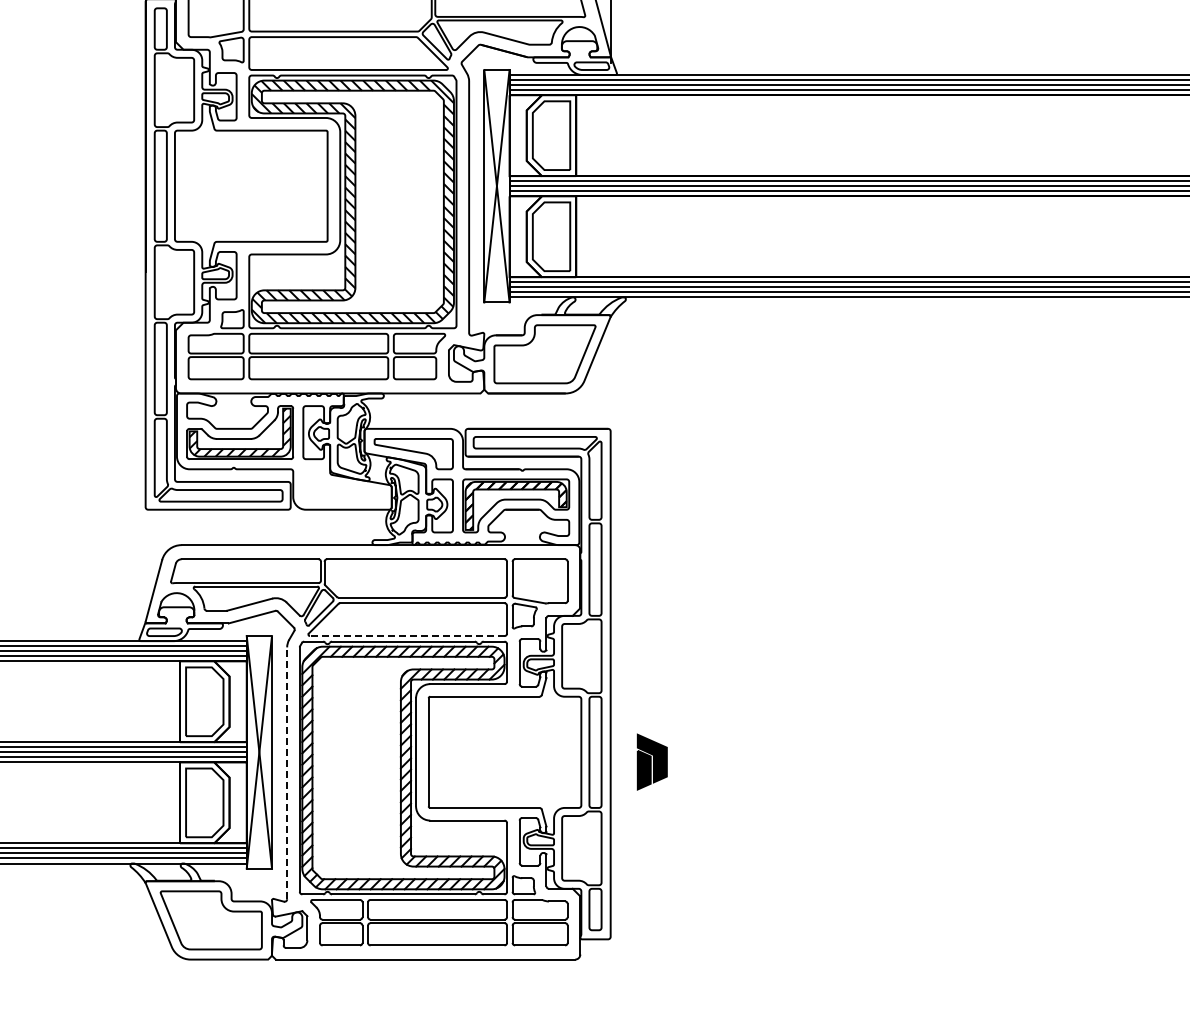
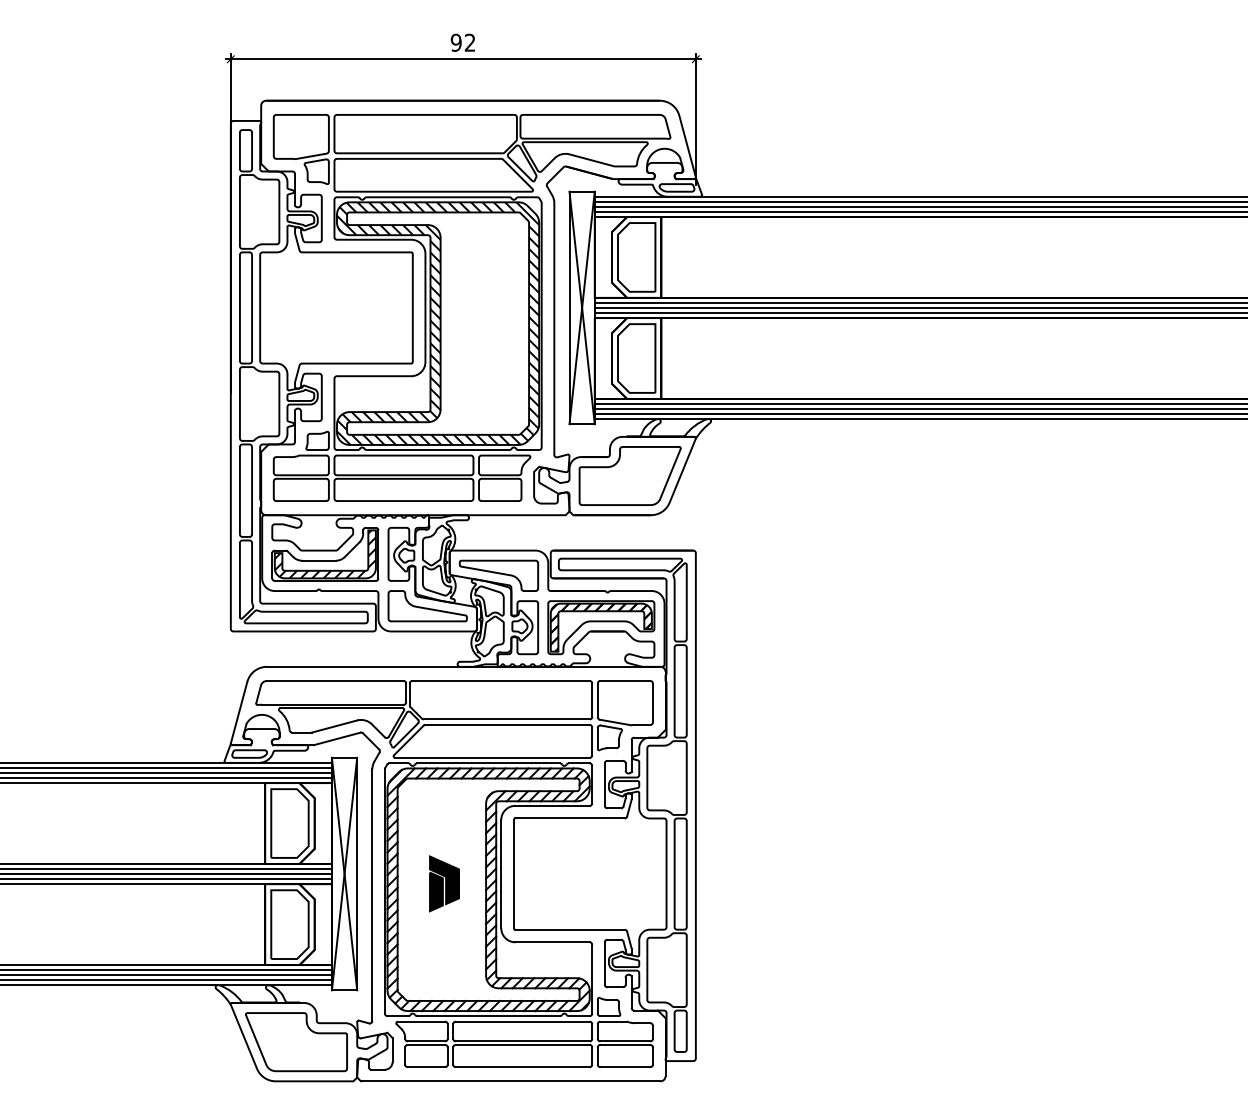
part: (342, 484) -> (427, 606), added
line: (406, 635) -> (491, 757), dashed -> solid
part: (652, 761) -> (444, 883), moved
line: (287, 773) -> (372, 895), dashed -> solid

